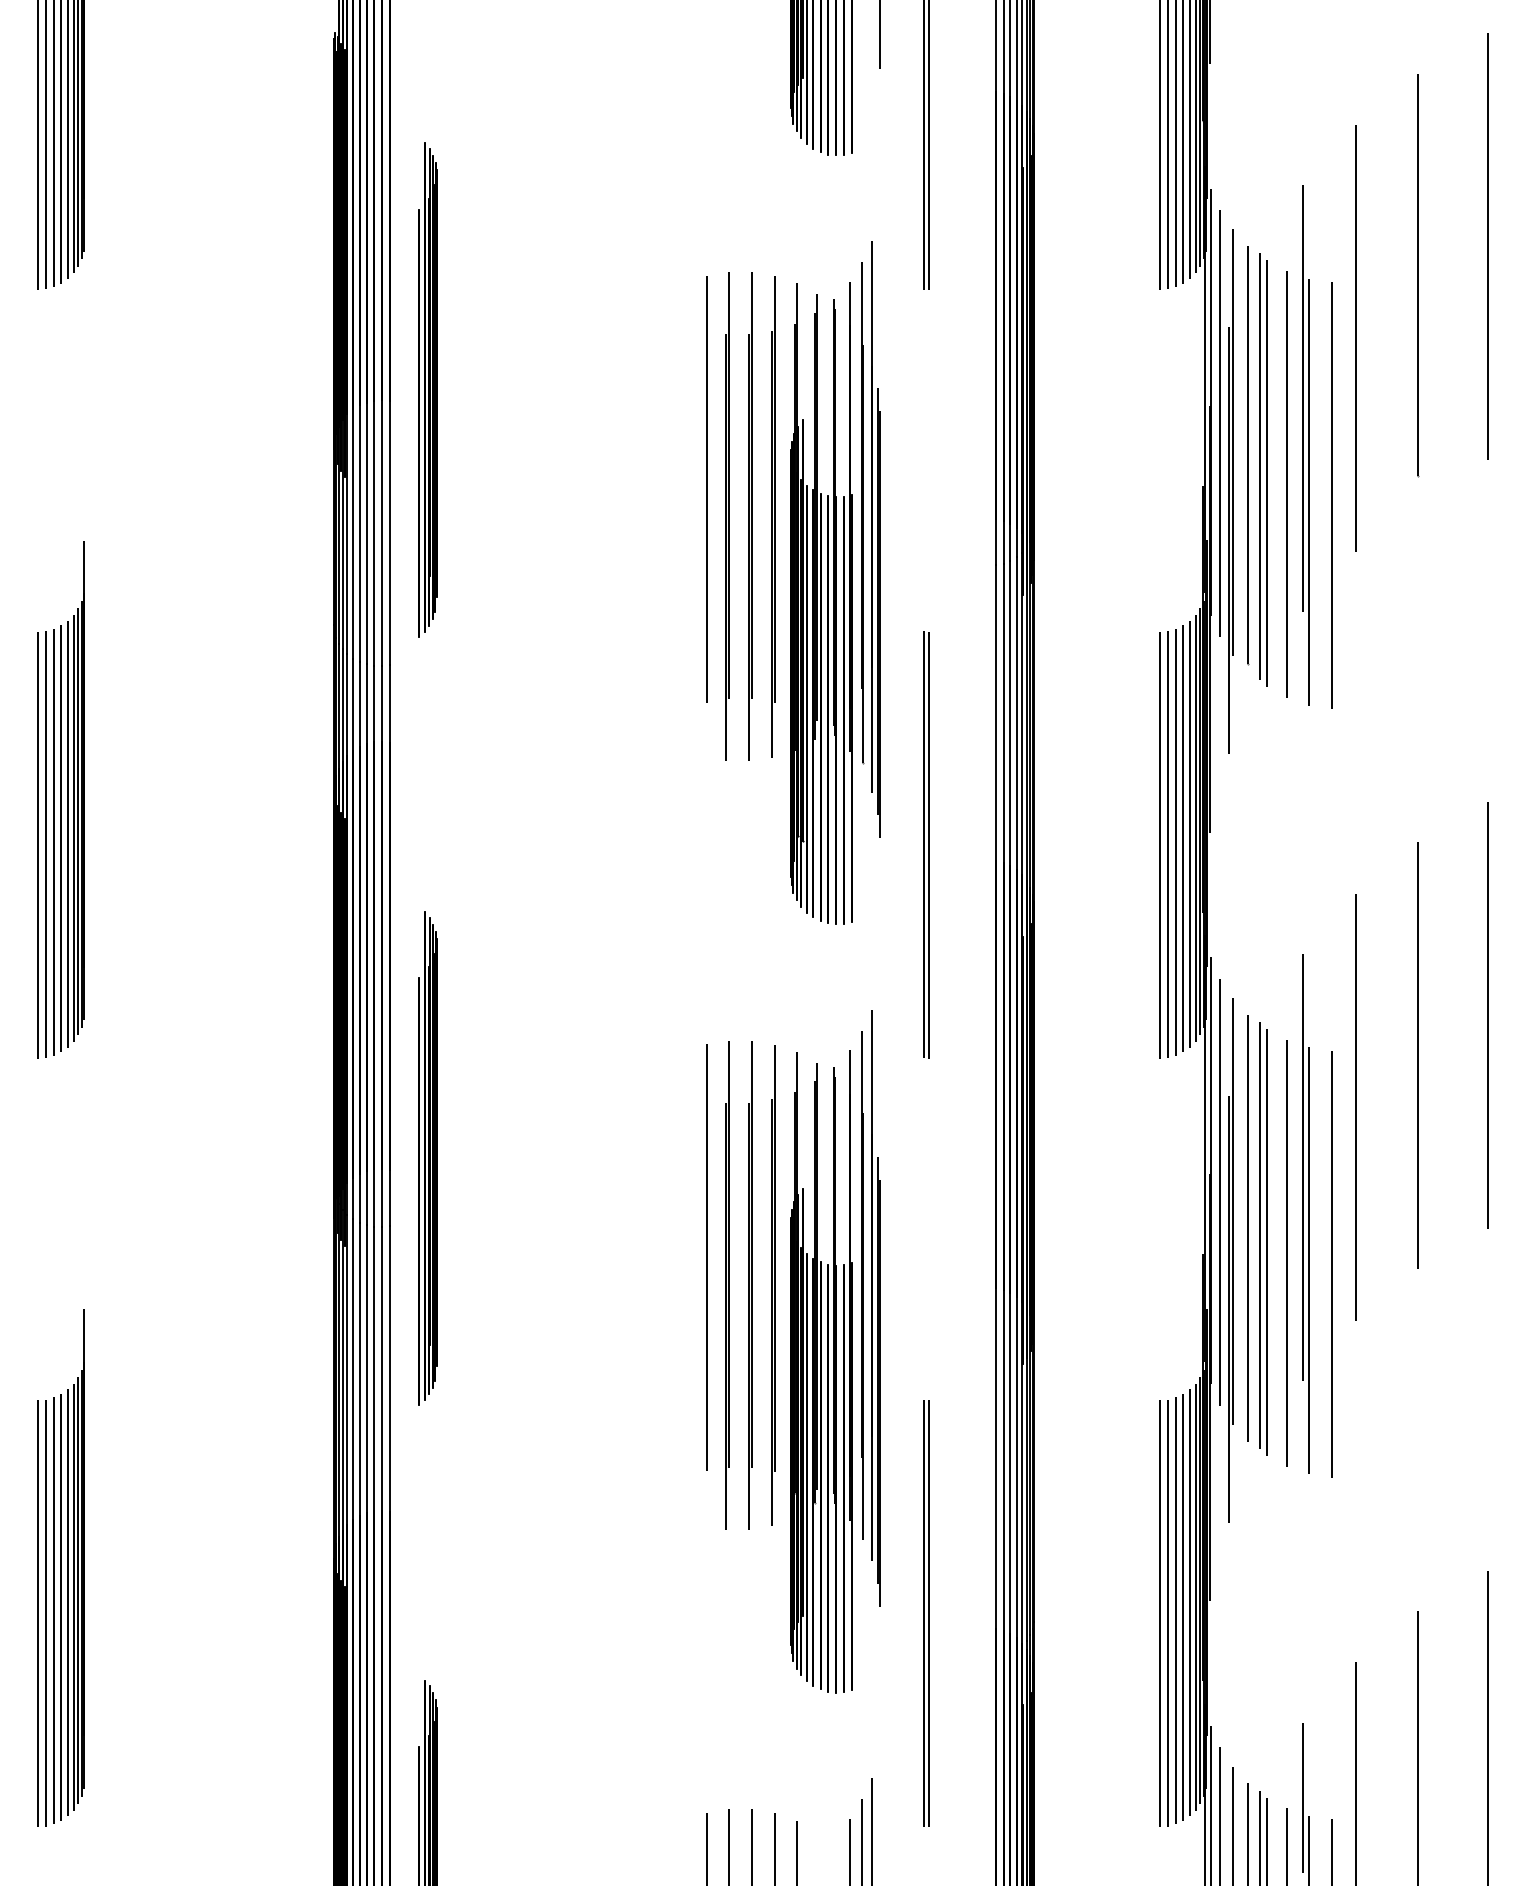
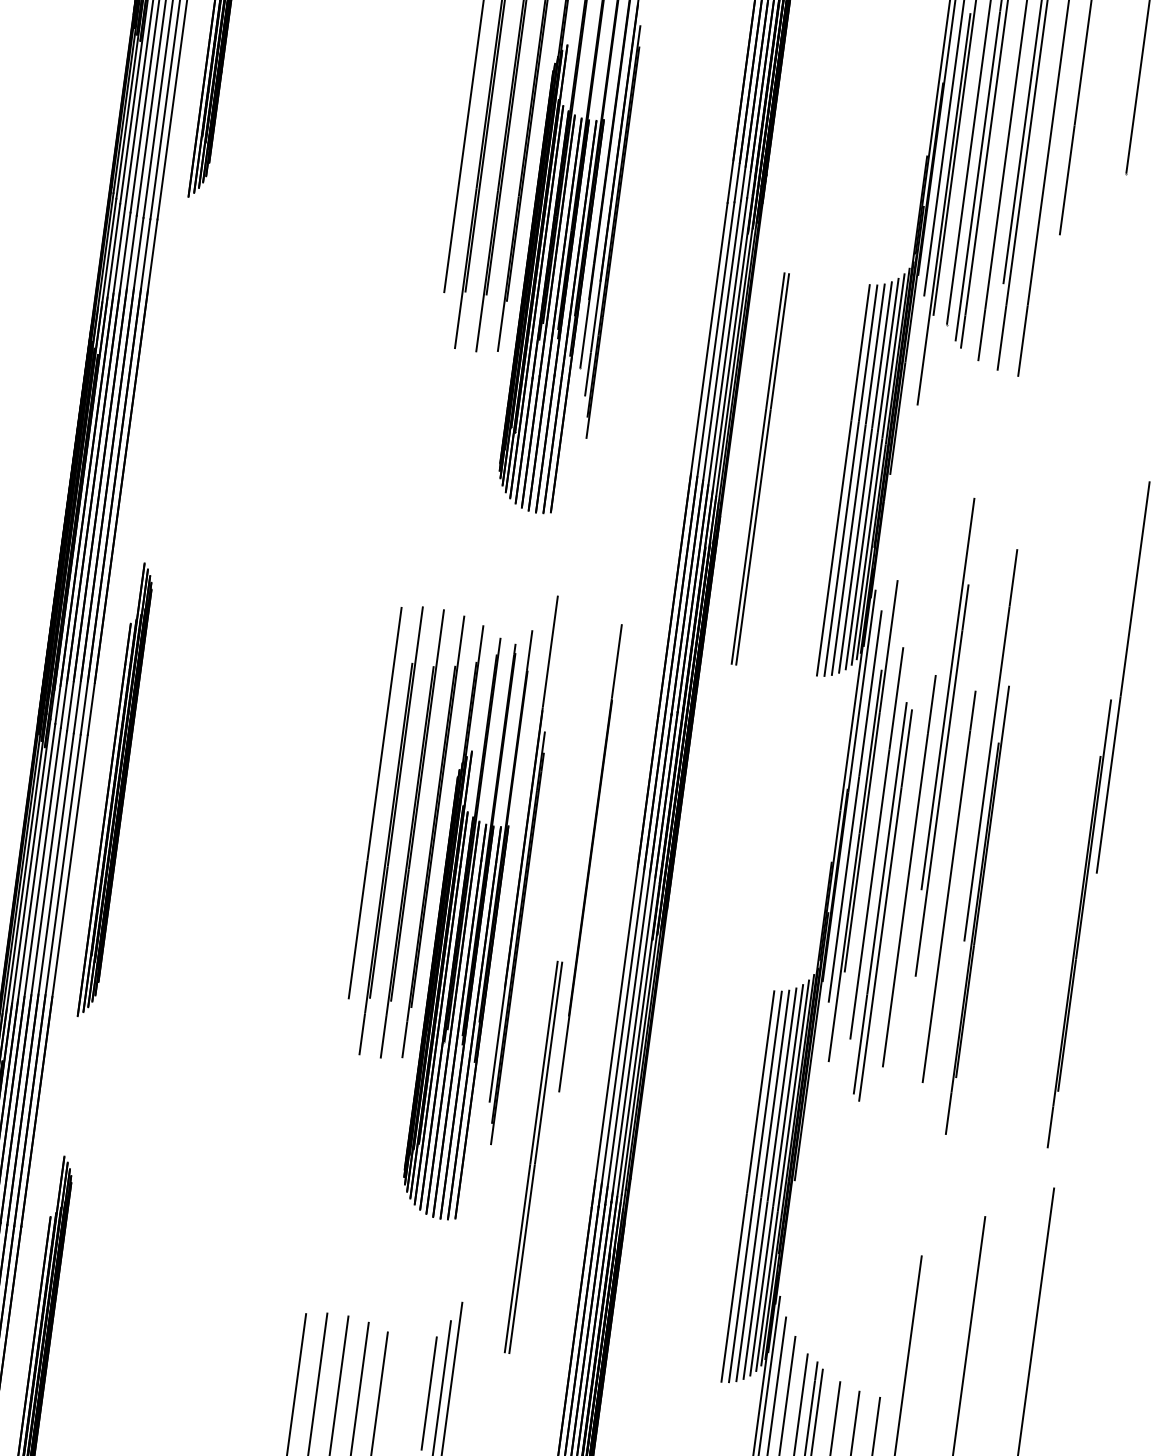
part: (926, 844) -> (760, 468), moved
line: (1417, 1055) -> (1053, 705), removed
part: (427, 1158) -> (115, 790), moved
part: (1305, 1213) -> (944, 736), moved
part: (1263, 1238) -> (883, 901), moved
part: (1230, 1260) -> (863, 821), moved
line: (862, 1285) -> (590, 858), moved
part: (1365, 1285) -> (977, 910), added
part: (1476, 1285) -> (1079, 924), added
line: (1302, 1797) -> (855, 1373), removed

